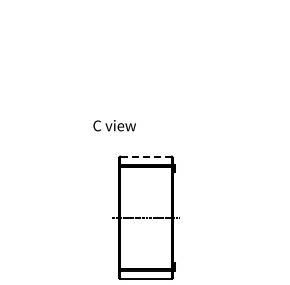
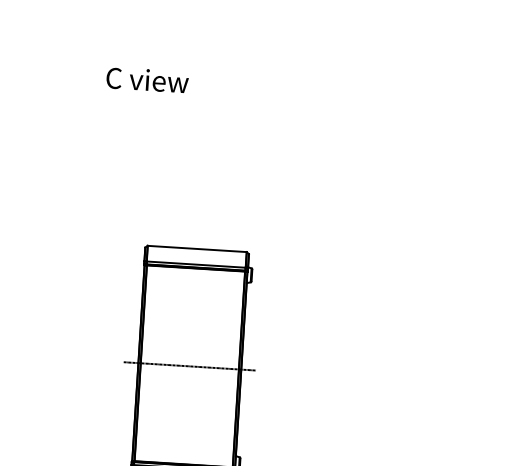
text: (114, 125) -> (147, 79), moved
line: (145, 156) -> (196, 248), dashed -> solid

